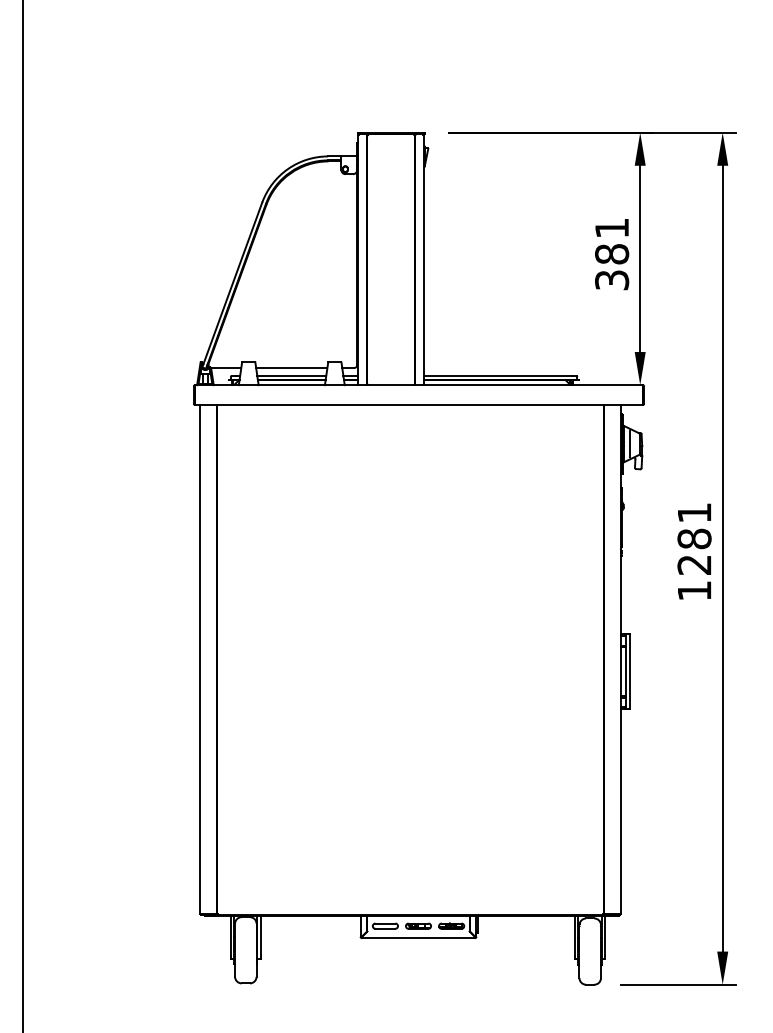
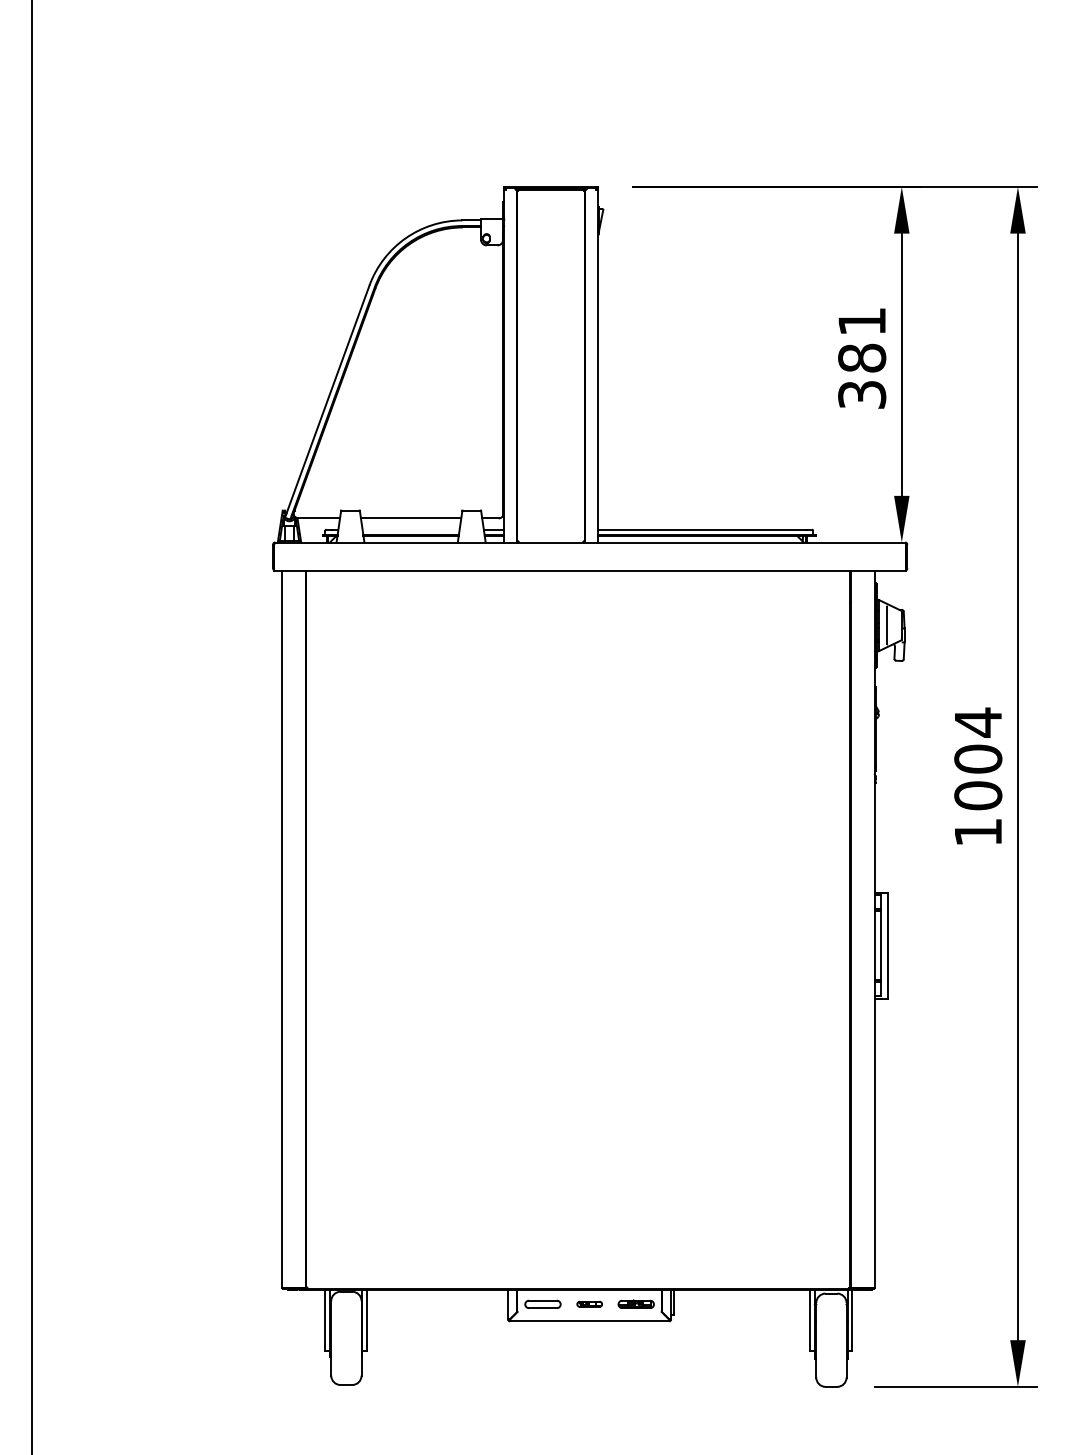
line: (291, 375) -> (410, 529), removed
text: (694, 538) -> (978, 758), 1281 -> 1004
part: (418, 925) -> (589, 1303), size x0.7

